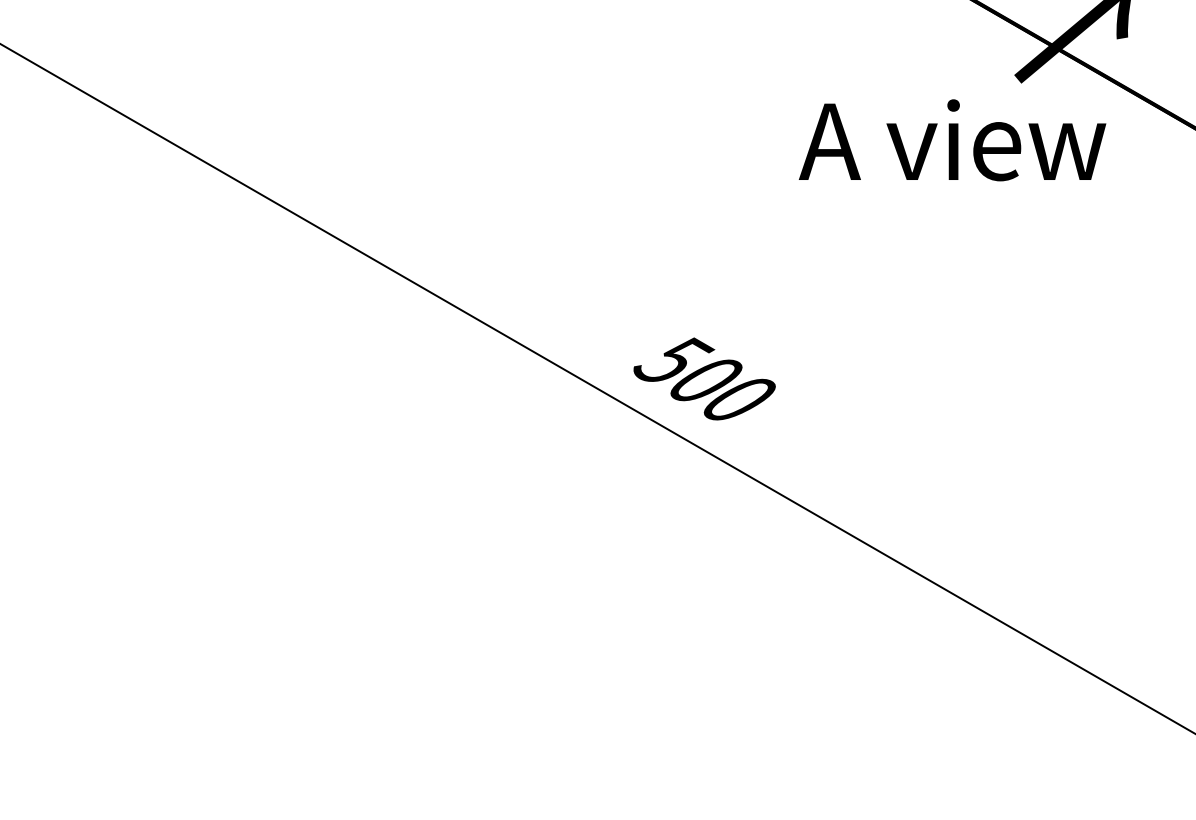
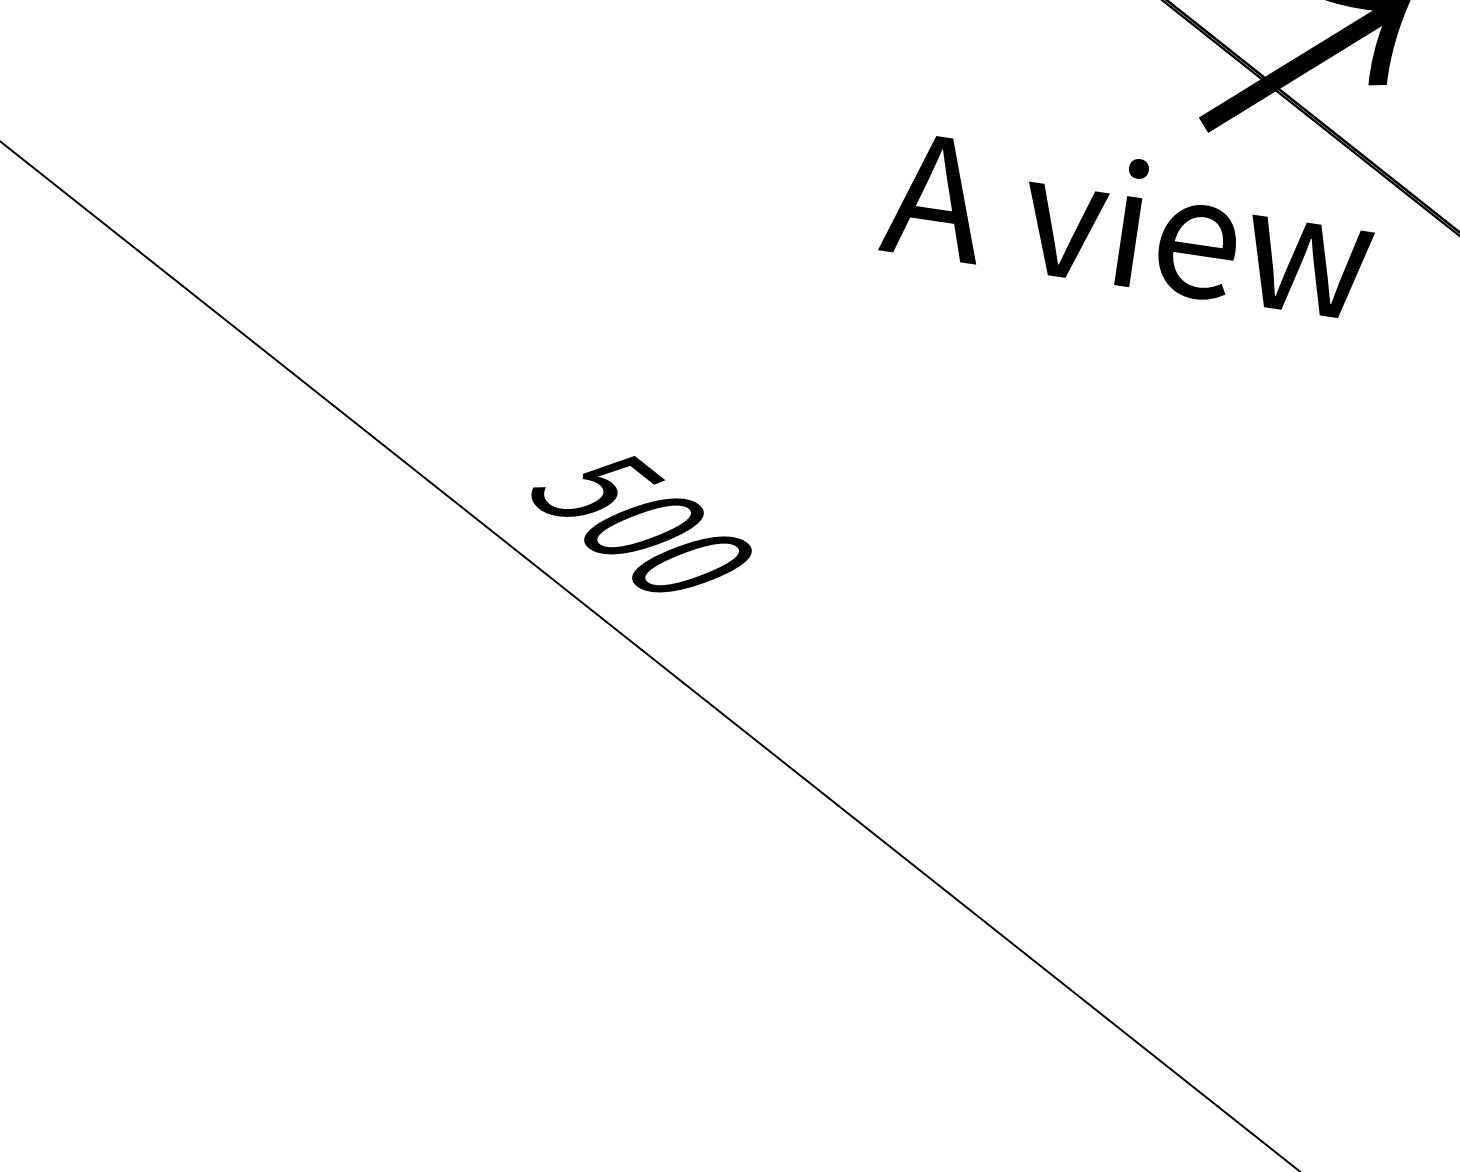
text: (952, 140) -> (1129, 223), moved

